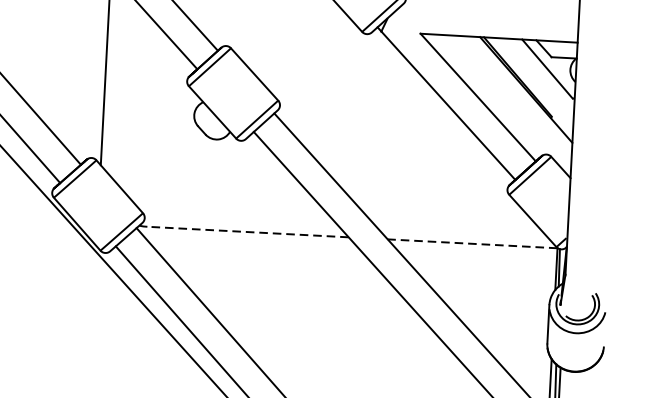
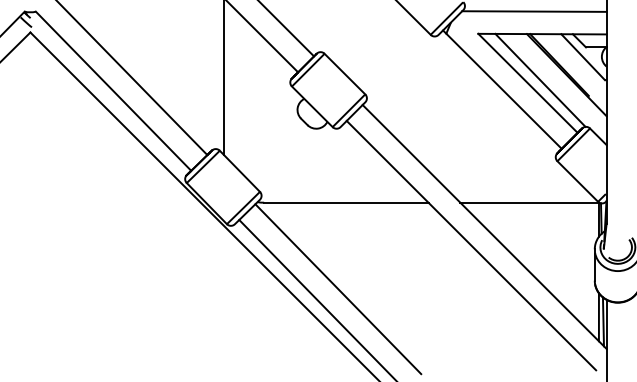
line: (490, 9) -> (534, 11), added
line: (493, 93) -> (540, 79), added
line: (247, 231) -> (345, 202), dashed -> solid
line: (472, 243) -> (529, 202), dashed -> solid

